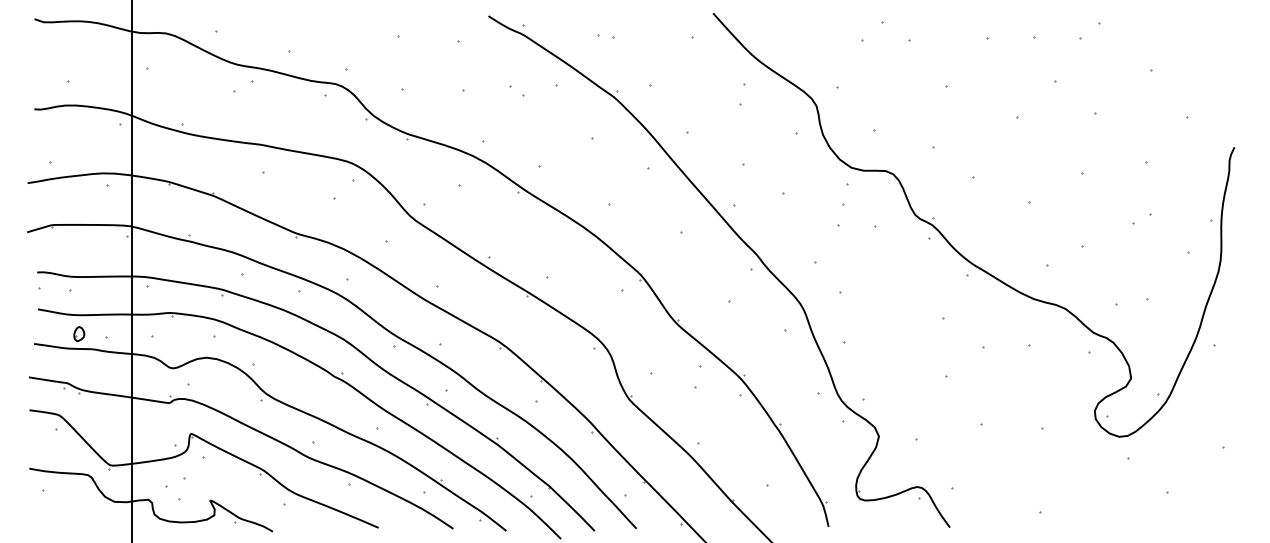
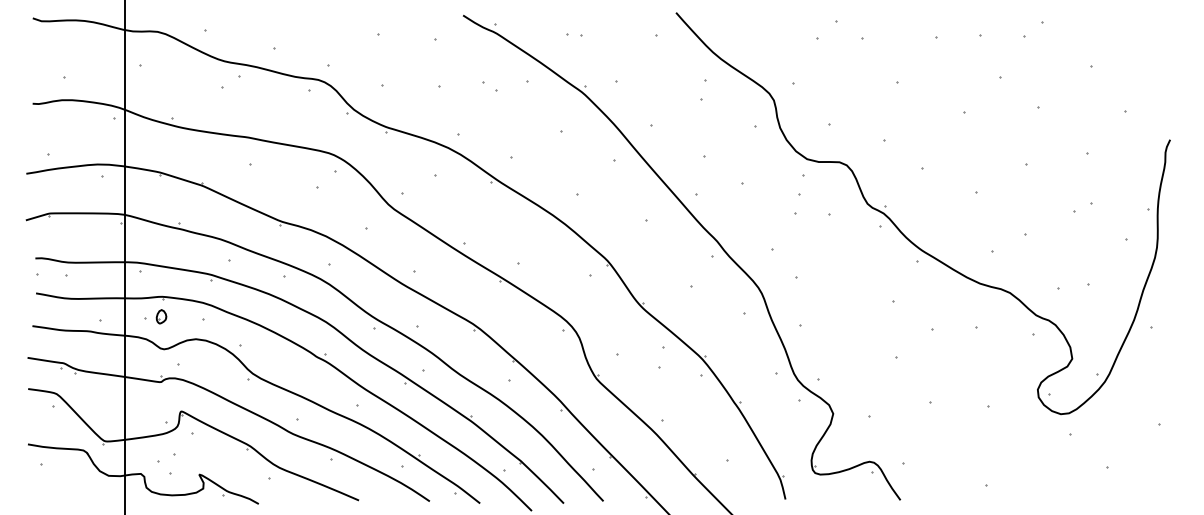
part: (79, 333) -> (161, 316), moved

